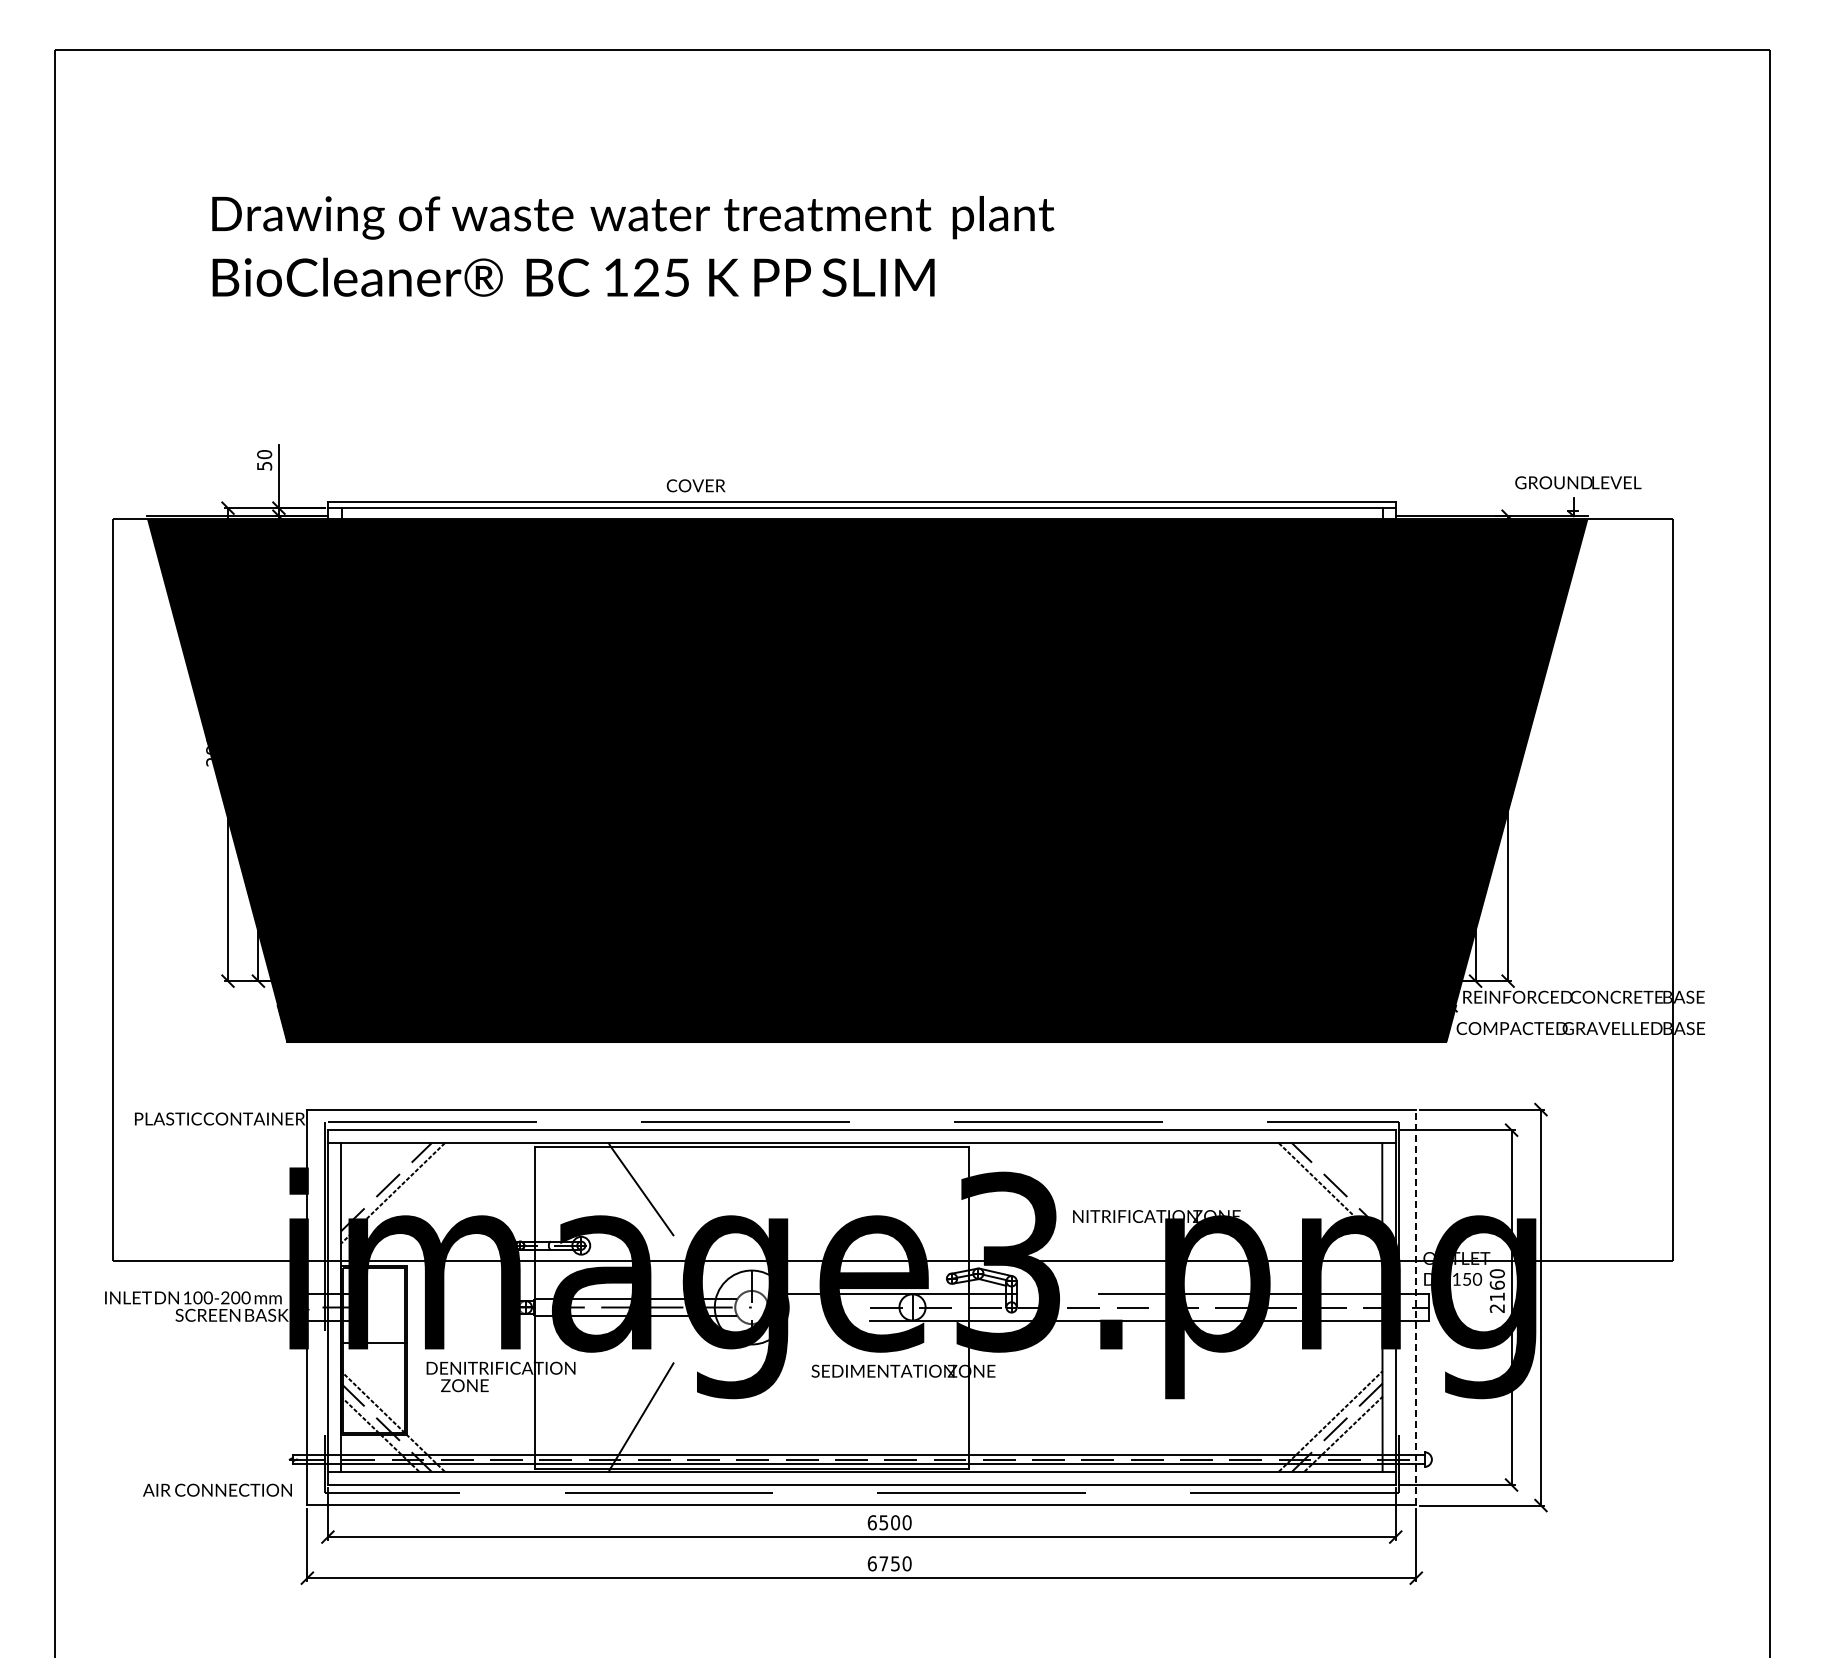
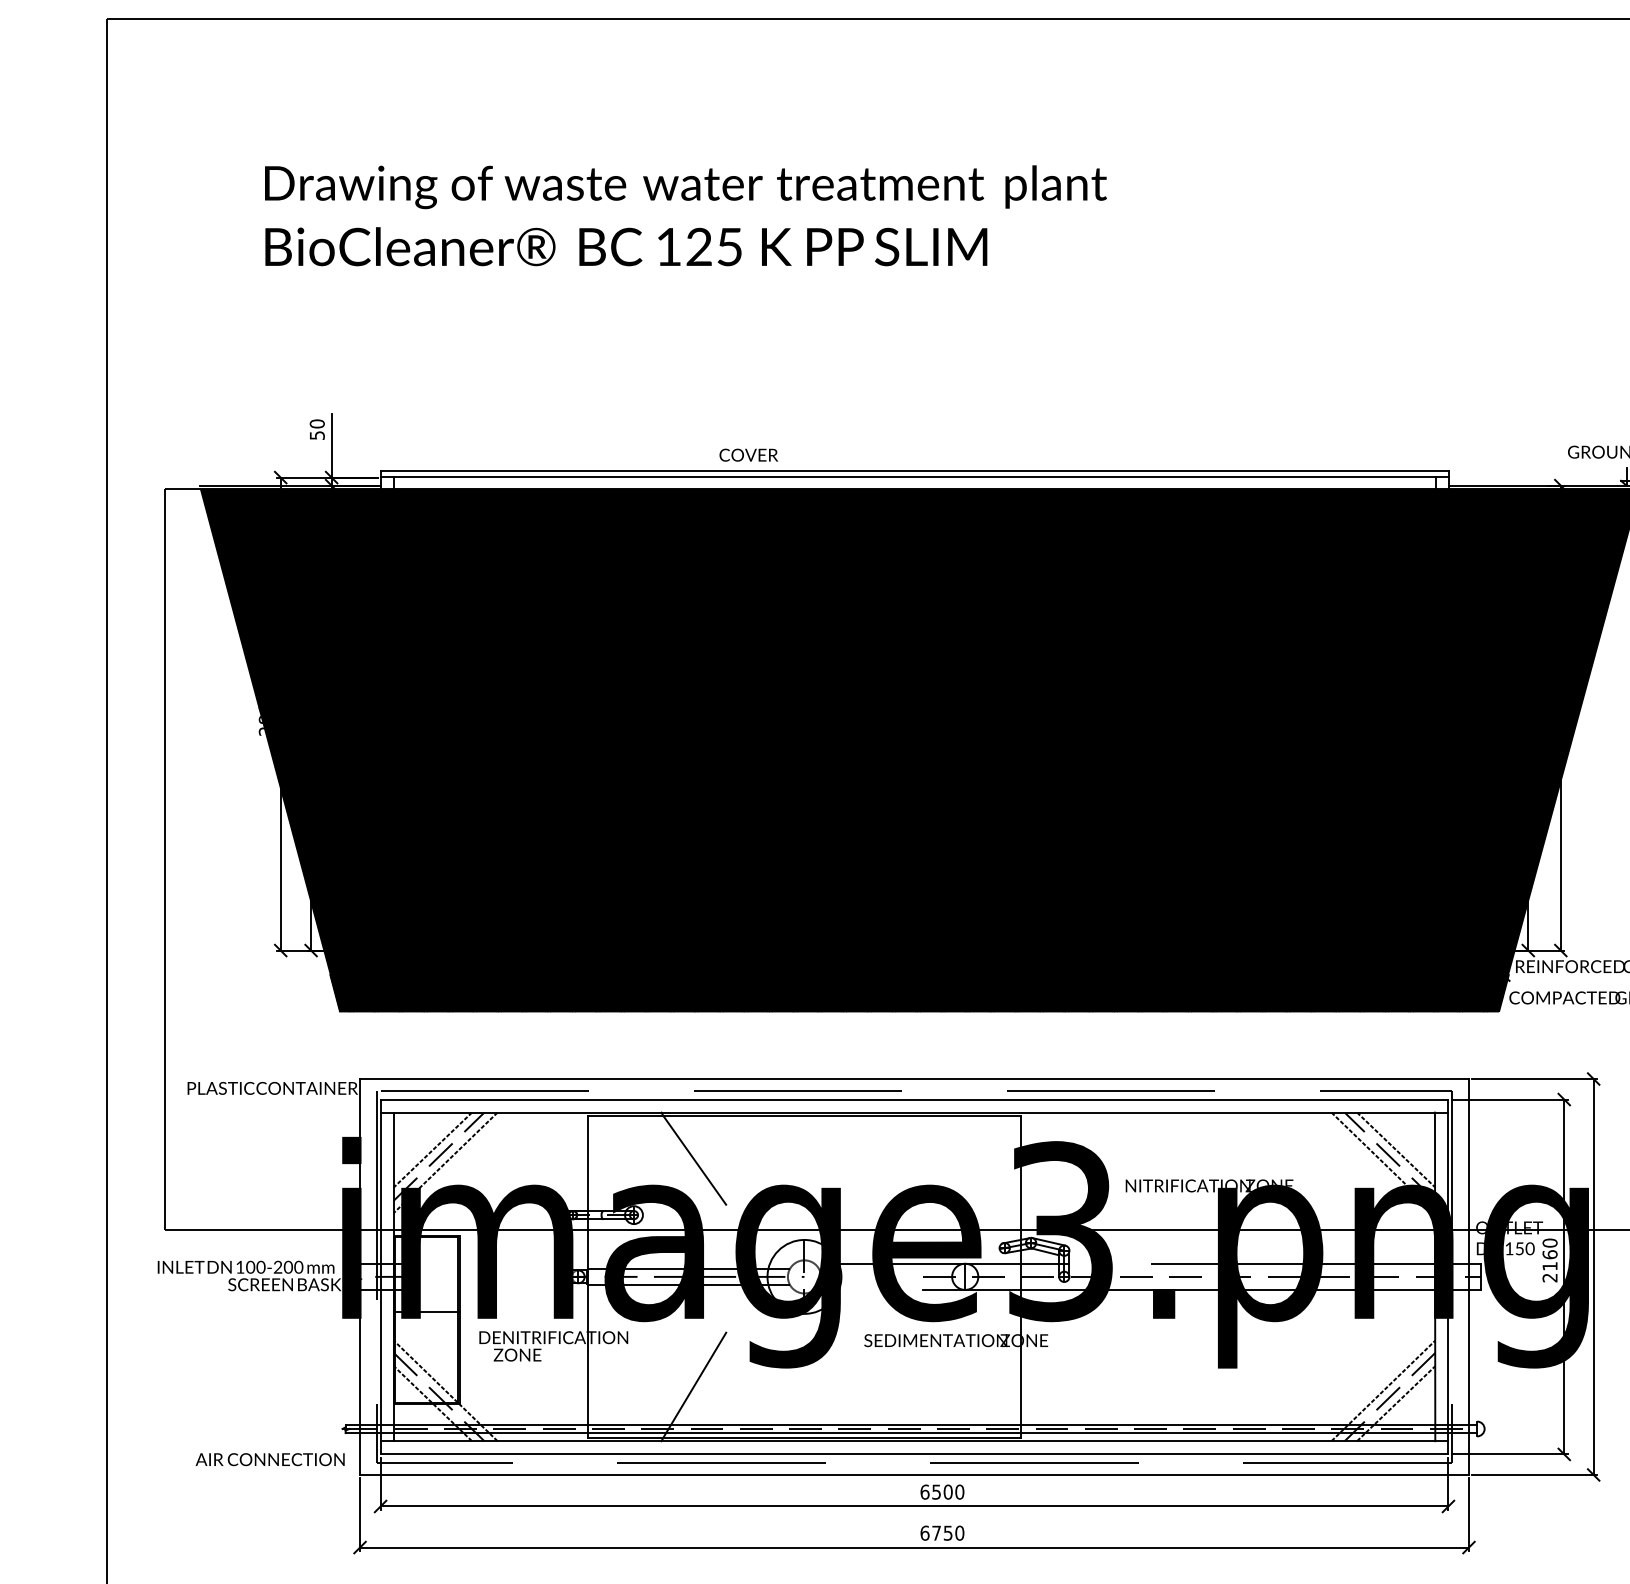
line: (380, 1180) -> (433, 1149), added
line: (1343, 1180) -> (1396, 1149), added
line: (1416, 1307) -> (1469, 1276), dashed -> solid

